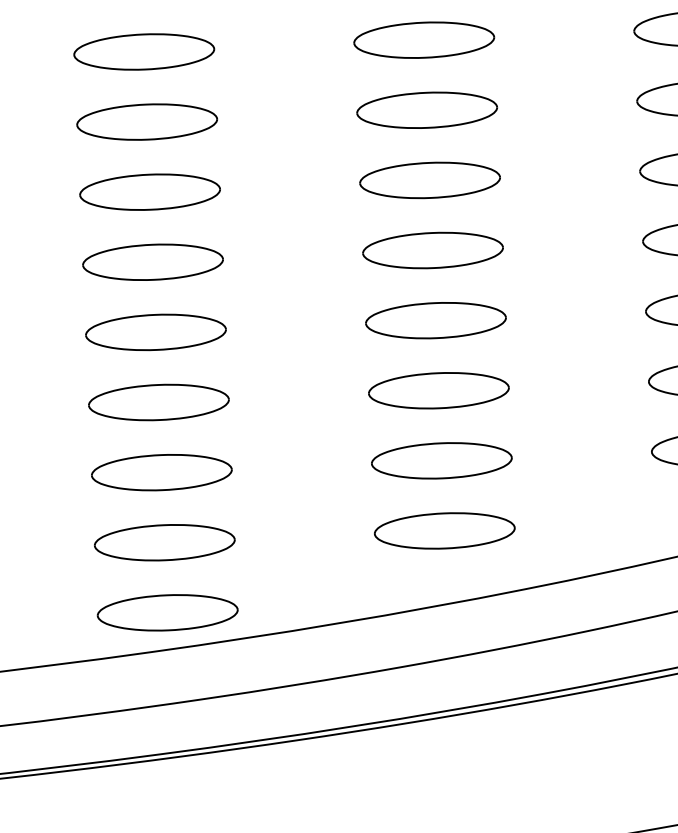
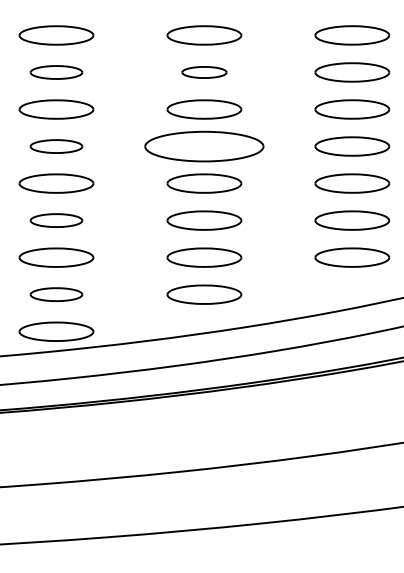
part: (427, 110) -> (204, 72), size x0.6
part: (147, 122) -> (56, 72), size x0.7
part: (433, 250) -> (204, 146), size x1.6
part: (153, 262) -> (56, 146), size x0.7
part: (158, 402) -> (56, 220), size x0.7
part: (164, 542) -> (56, 294), size x0.7

